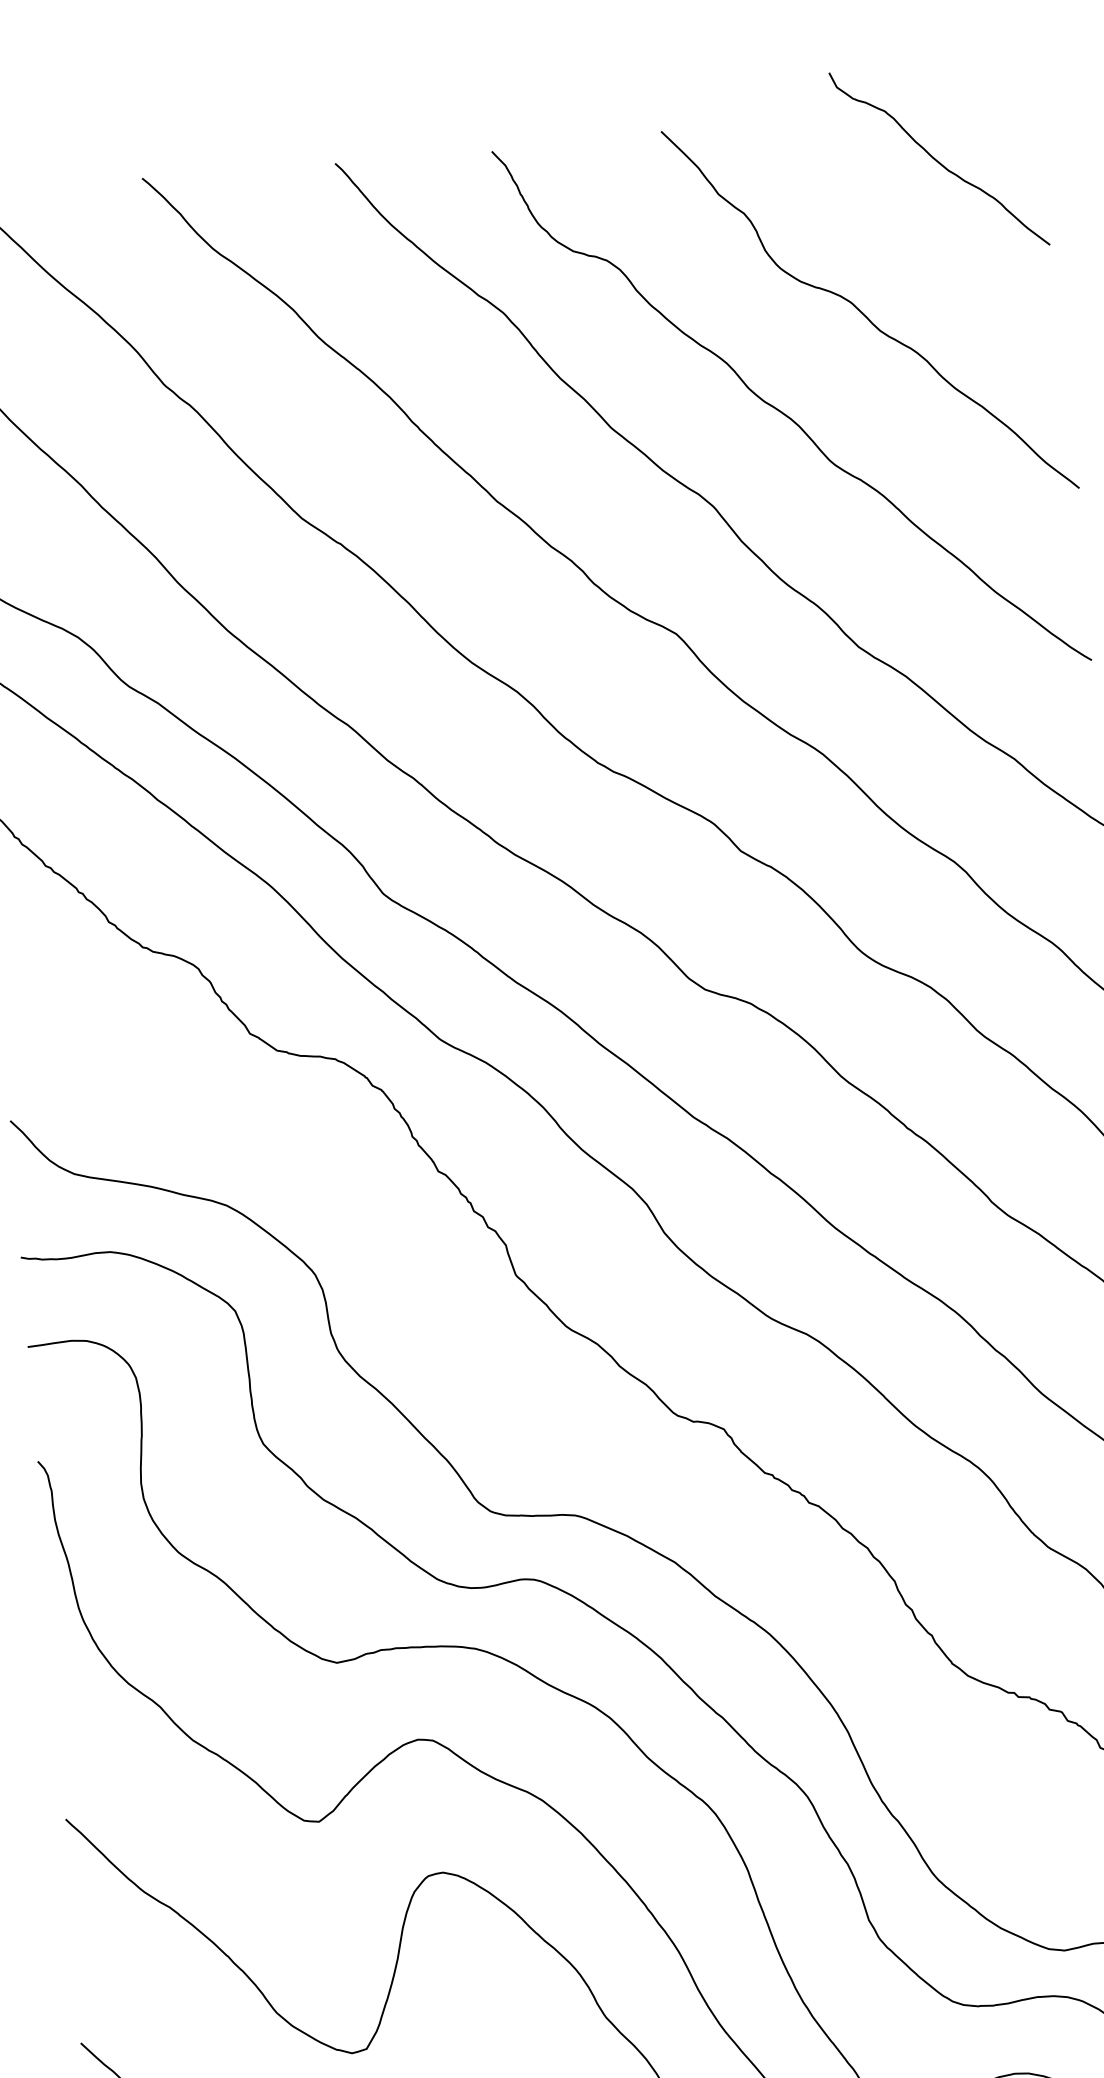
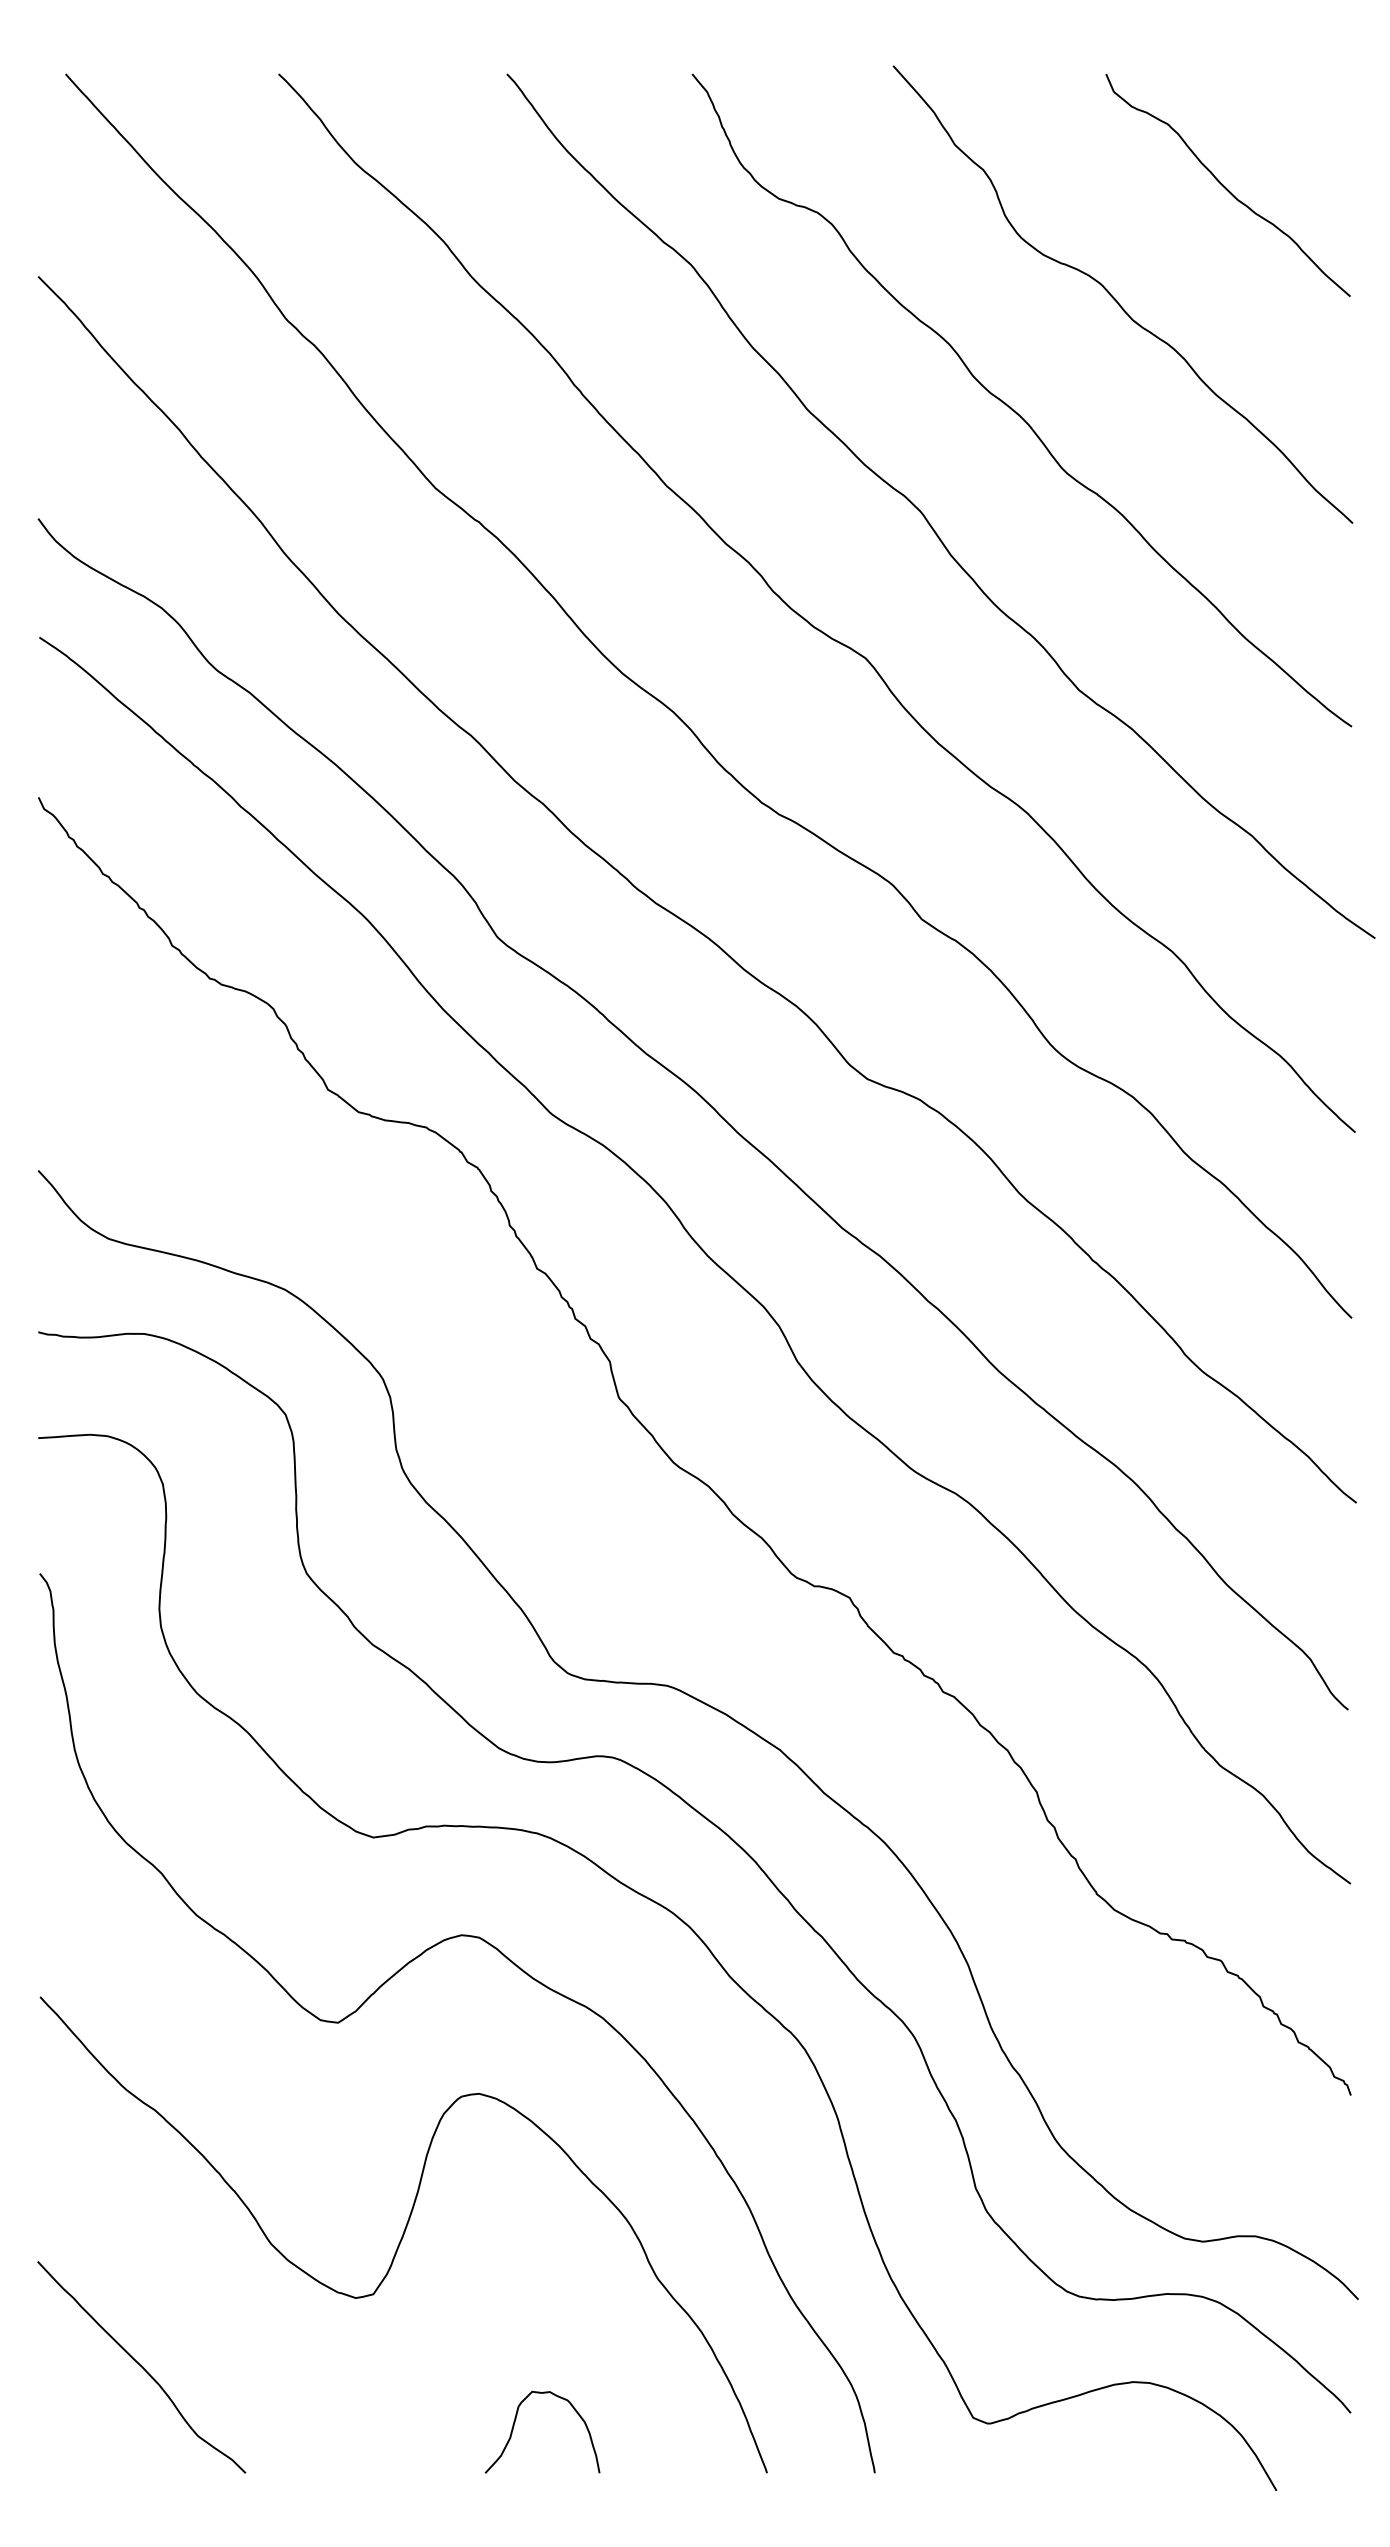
curve: (937, 160) -> (1225, 186), moved

